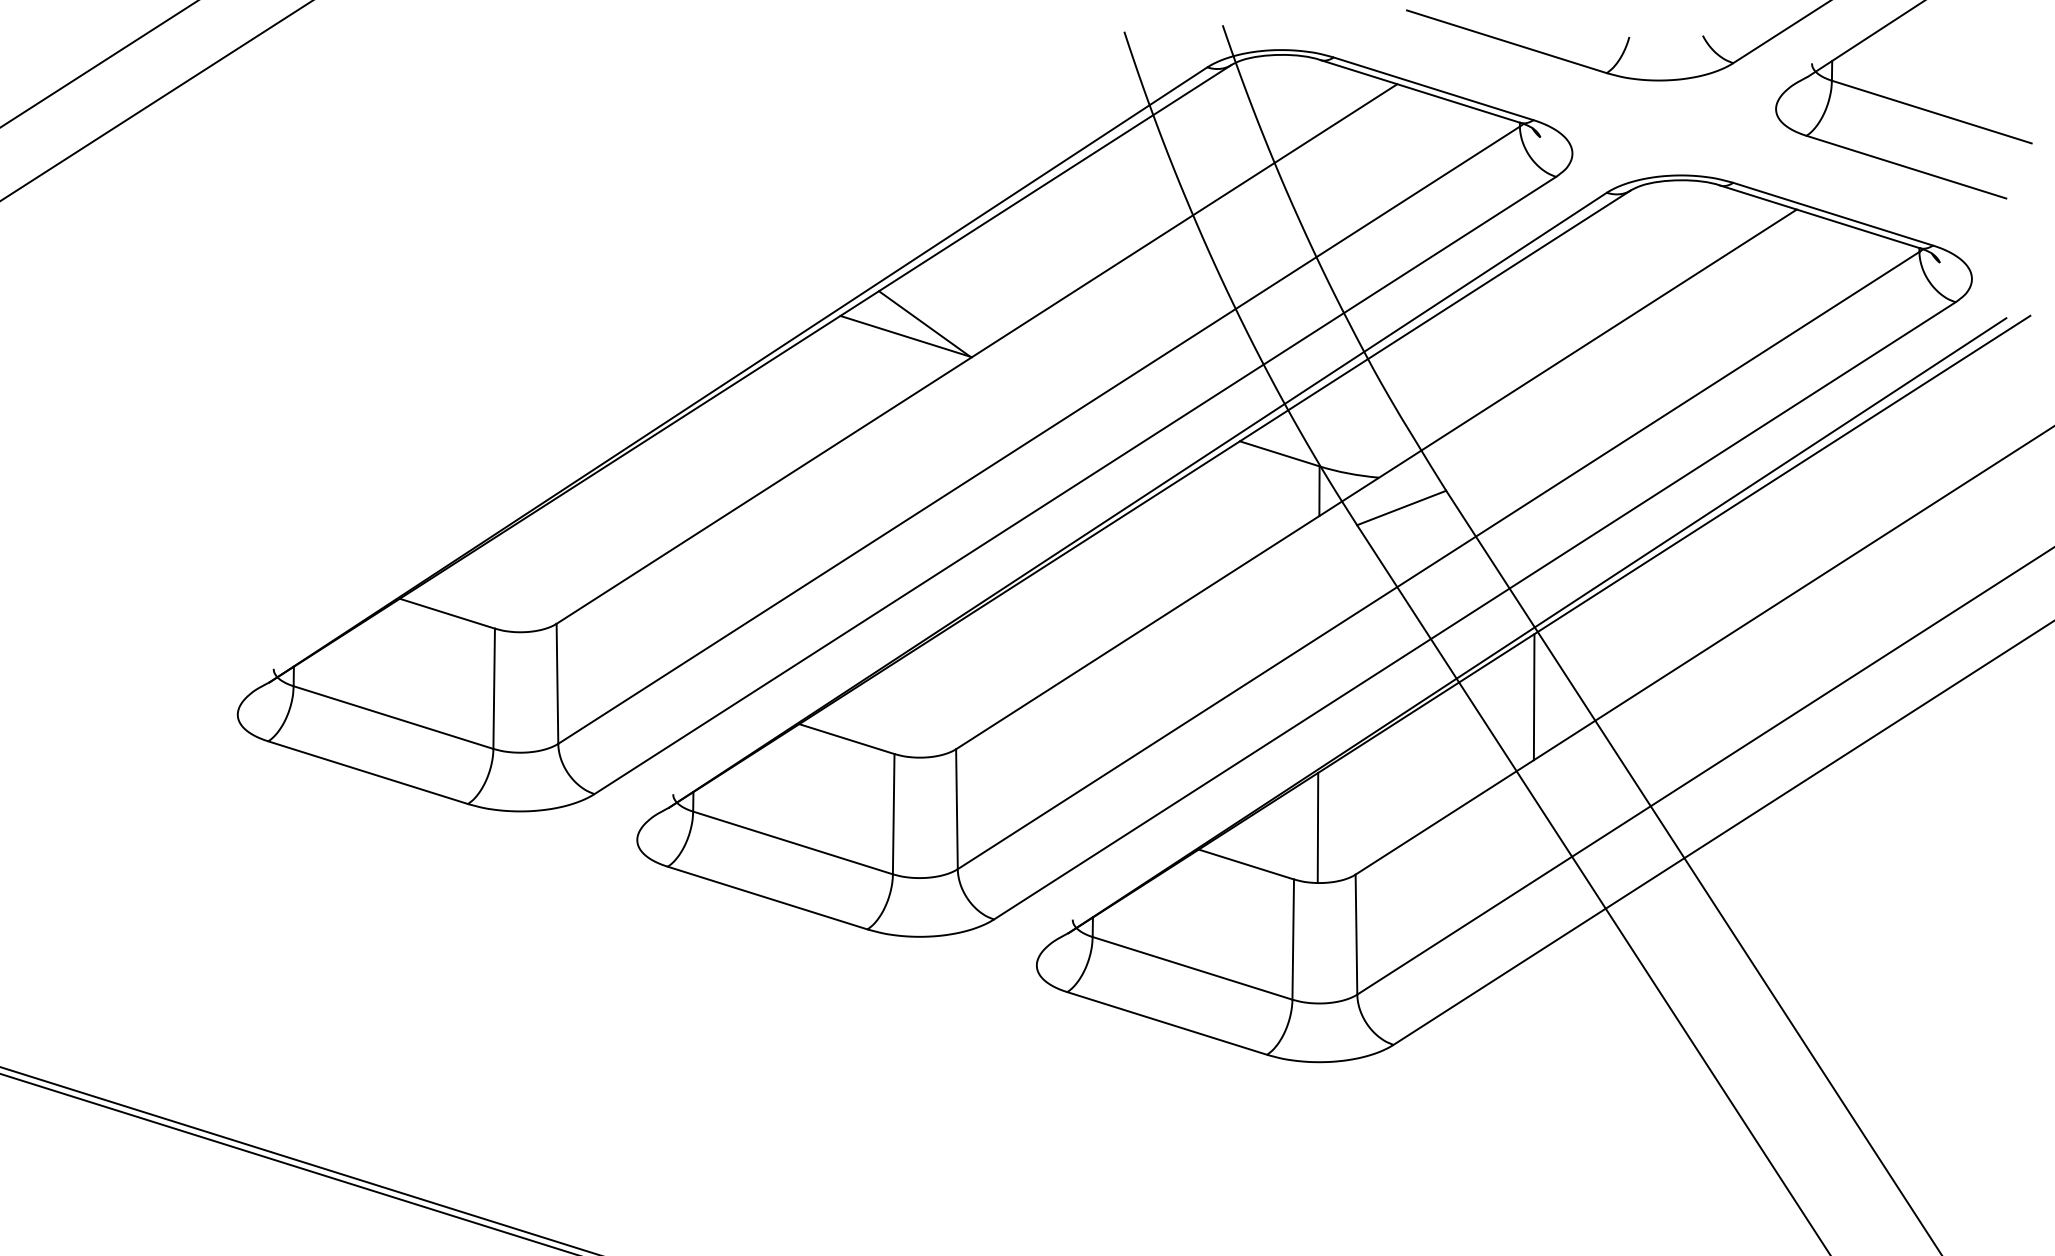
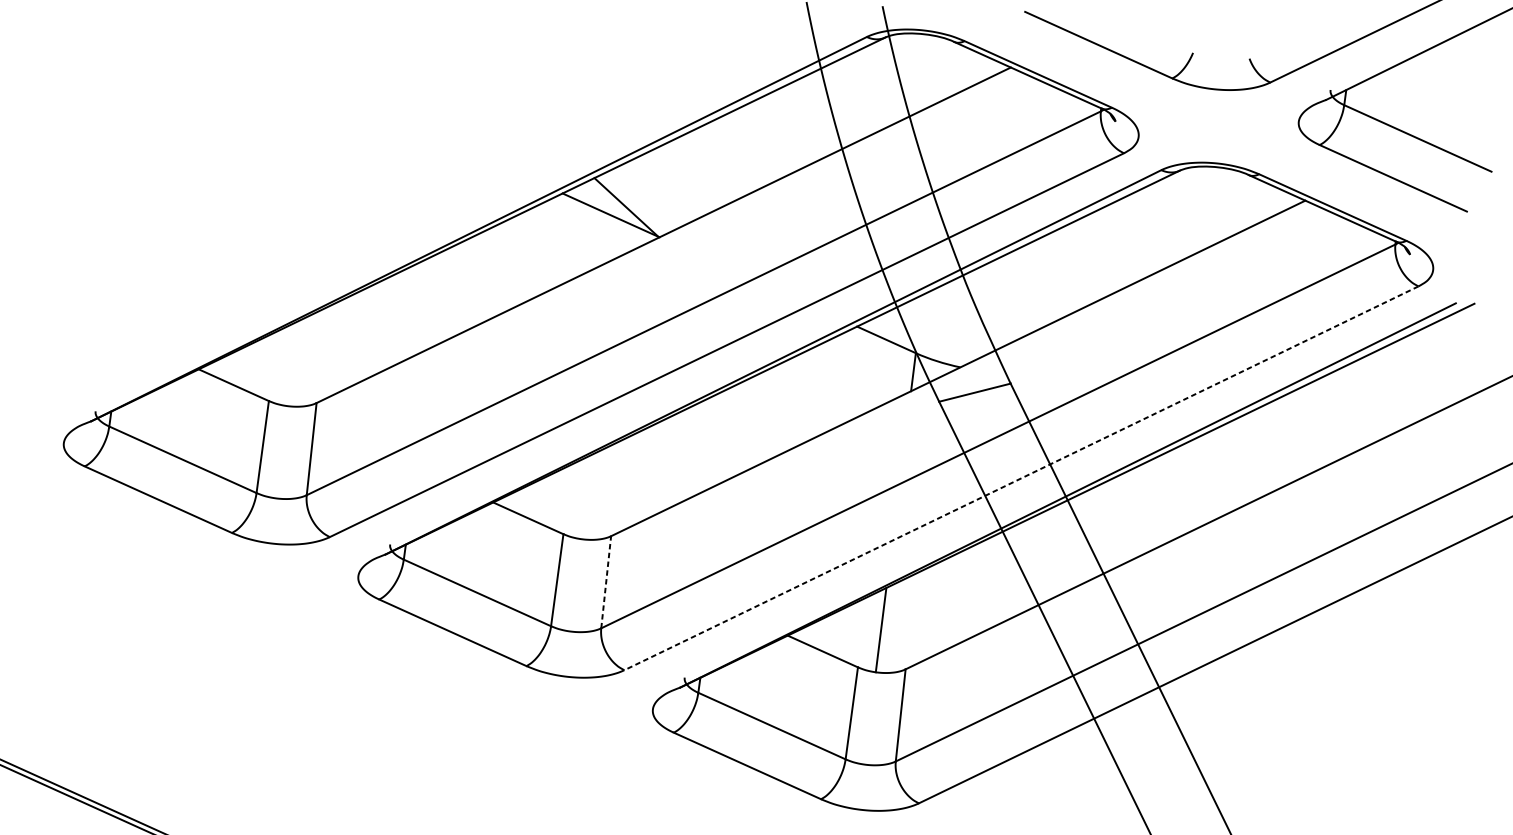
line: (1474, 611) -> (1021, 478), solid -> dashed
line: (1533, 697) -> (1058, 550), removed
line: (956, 809) -> (605, 582), solid -> dashed

